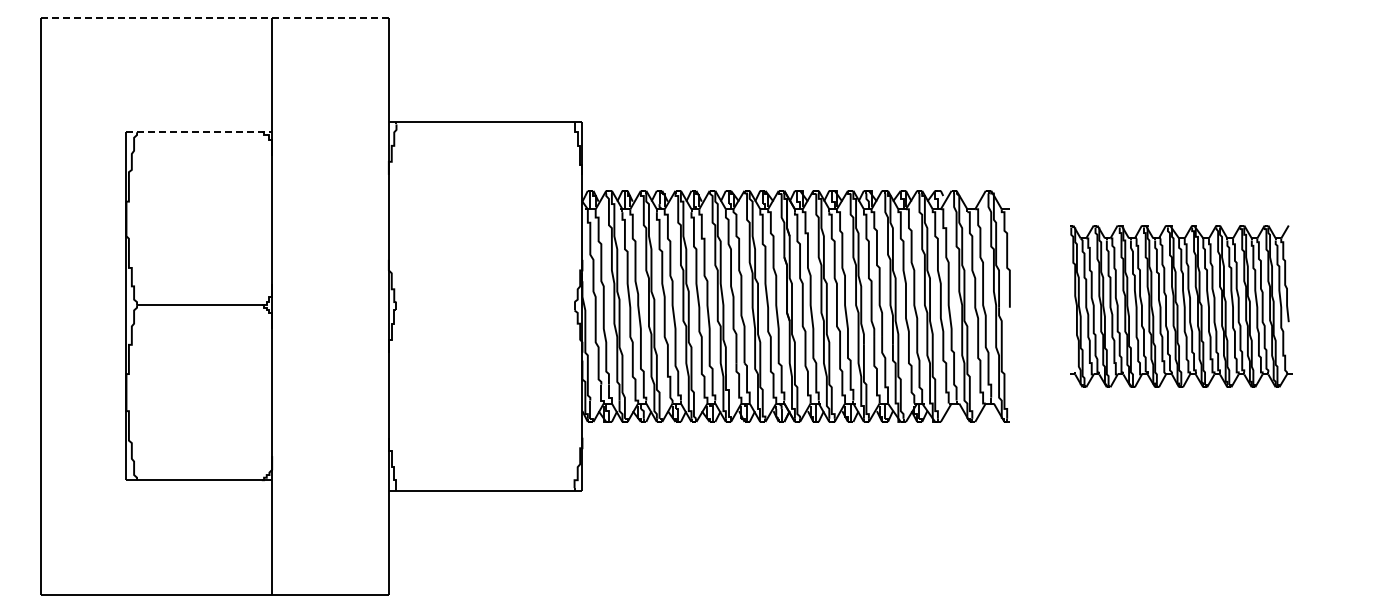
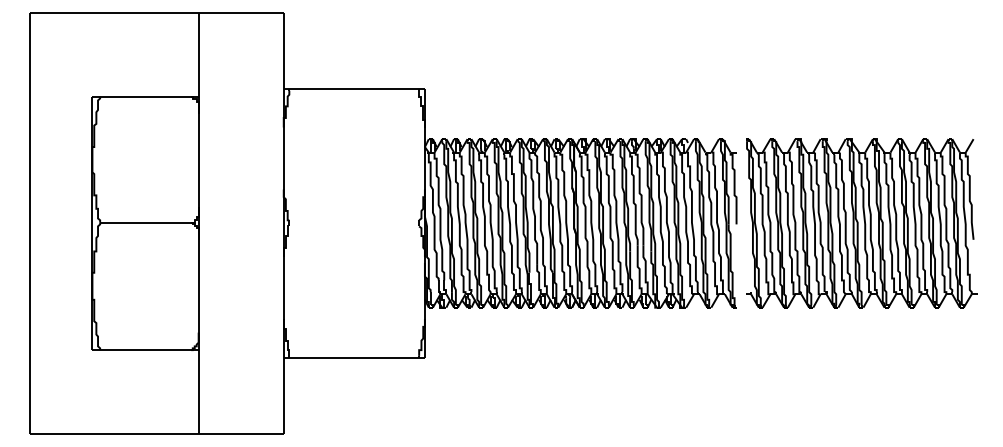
line: (215, 18) -> (157, 13), dashed -> solid
line: (199, 132) -> (145, 96), dashed -> solid
part: (1180, 306) -> (860, 223), size x1.43

